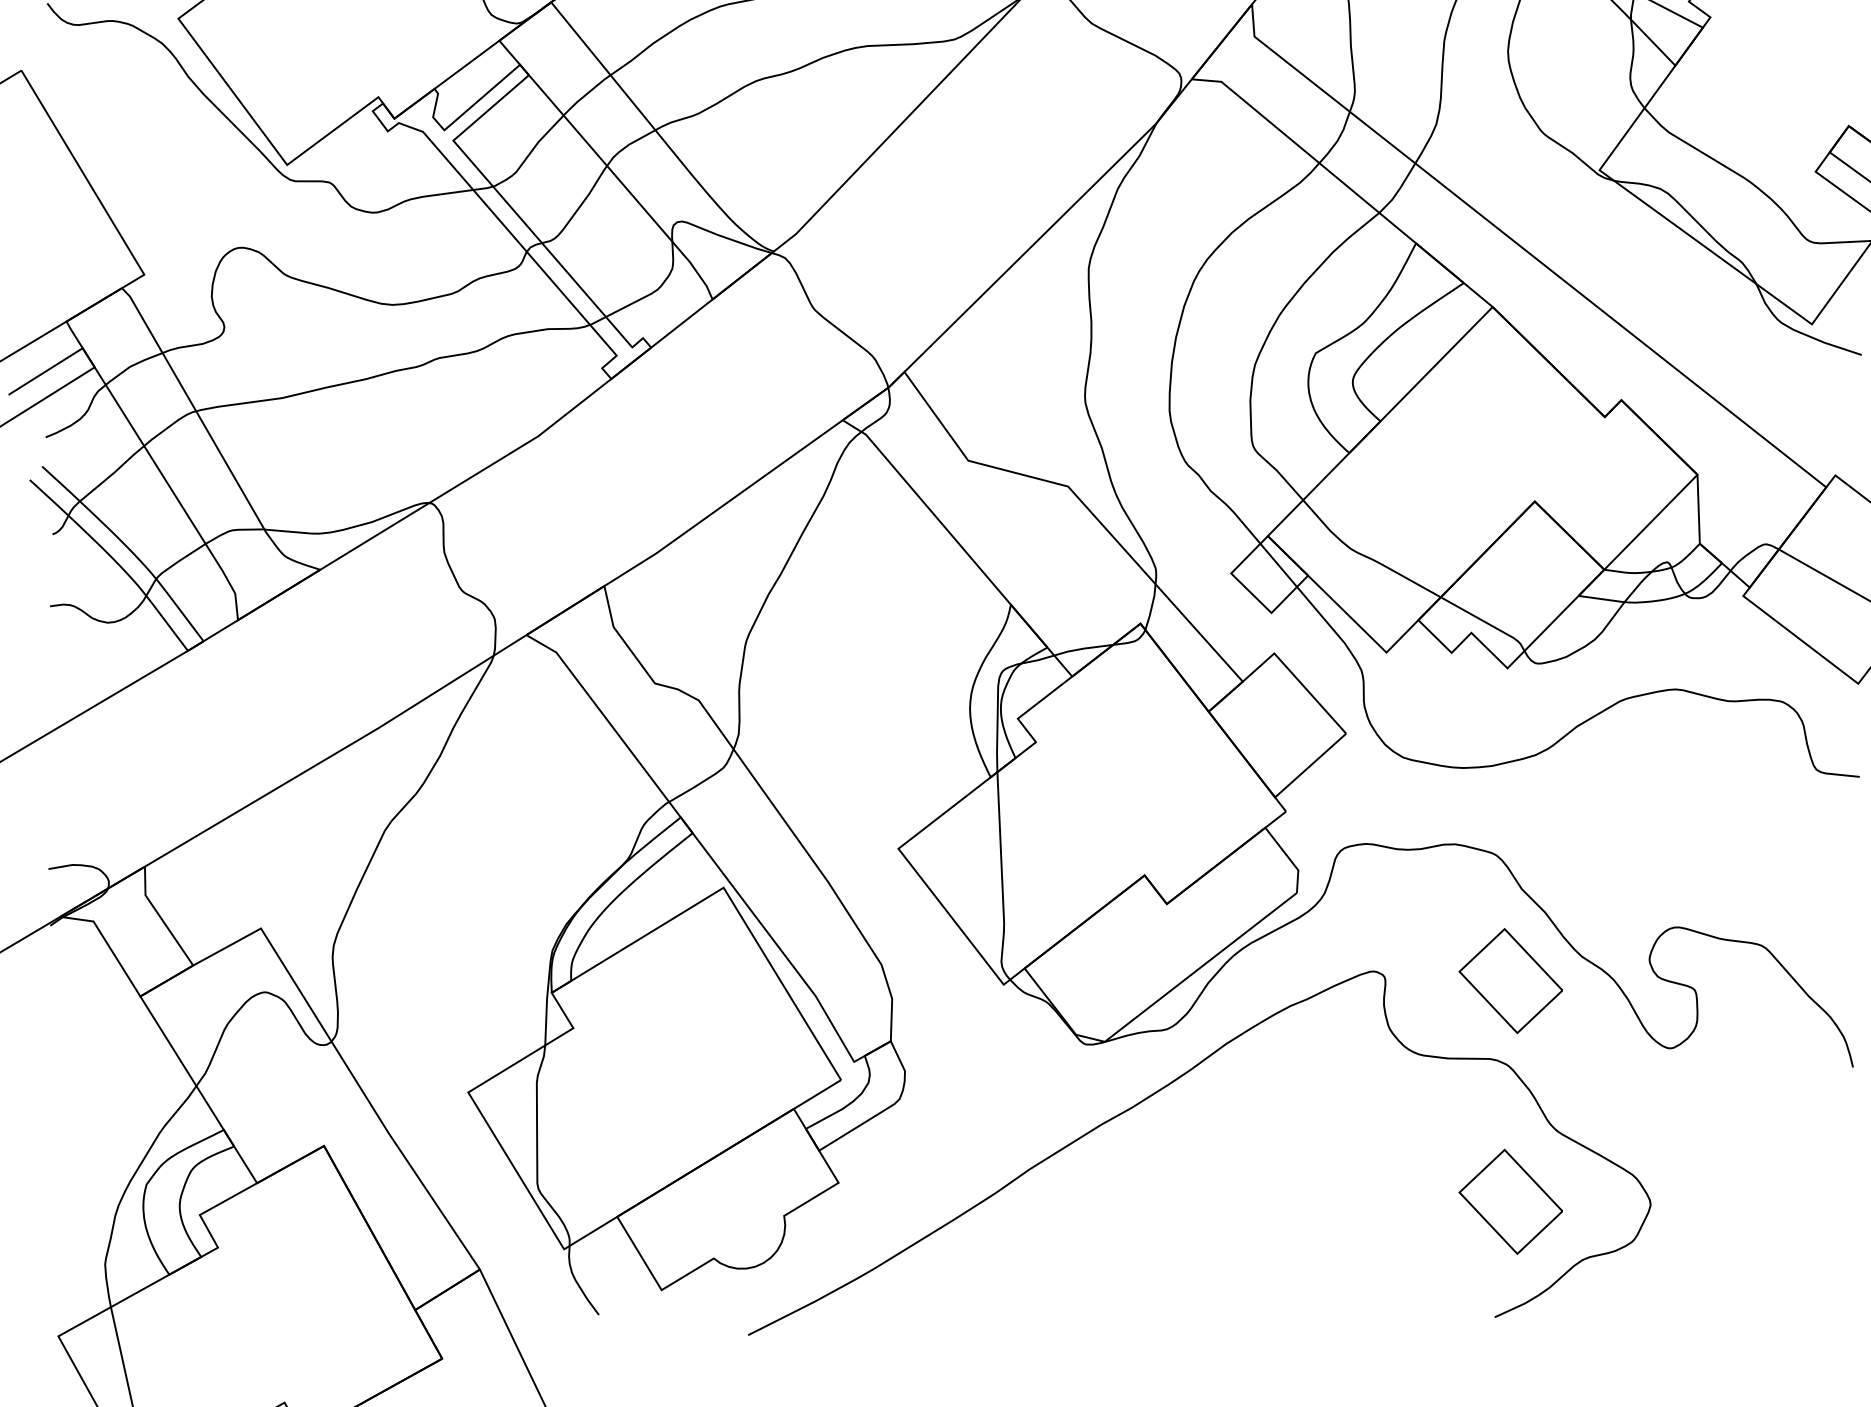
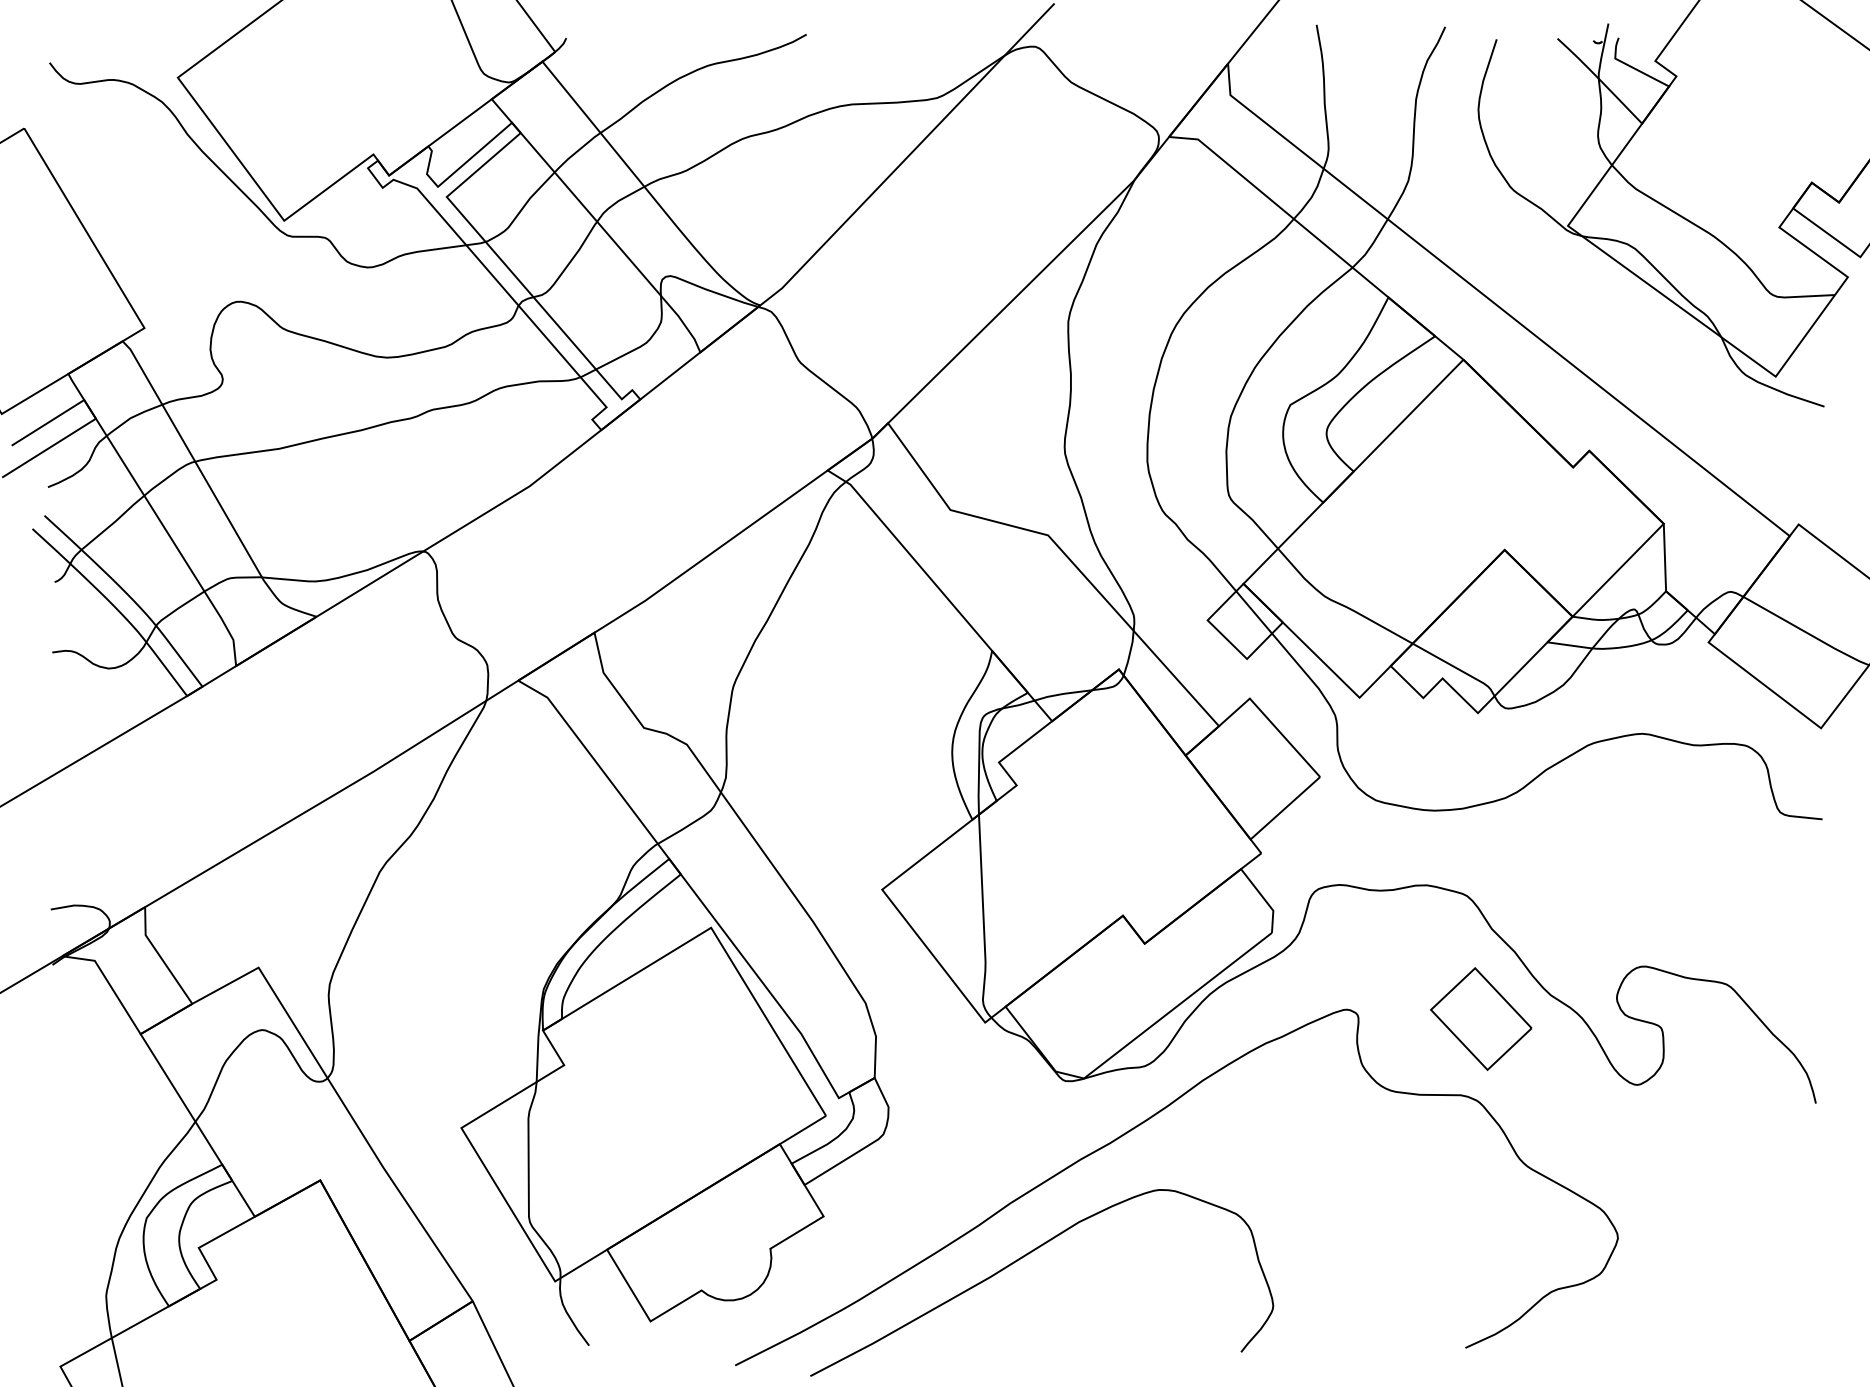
part: (1511, 1201) -> (1481, 1234), removed
curve: (1043, 1224) -> (1024, 1257), added

